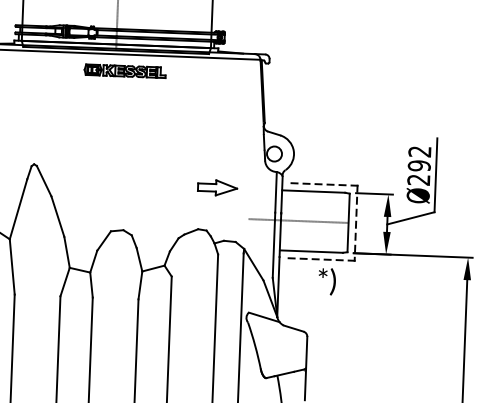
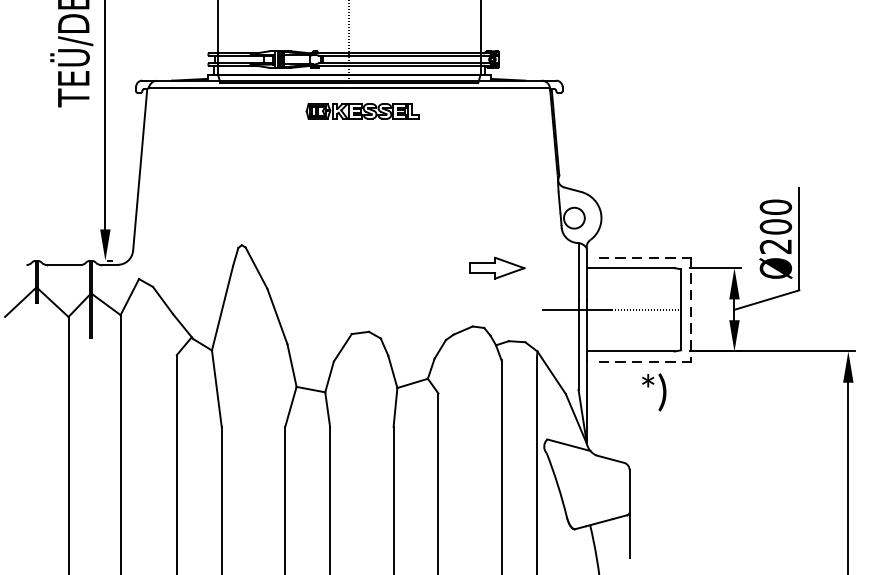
text: (419, 158) -> (775, 216), Ø292 -> Ø200

